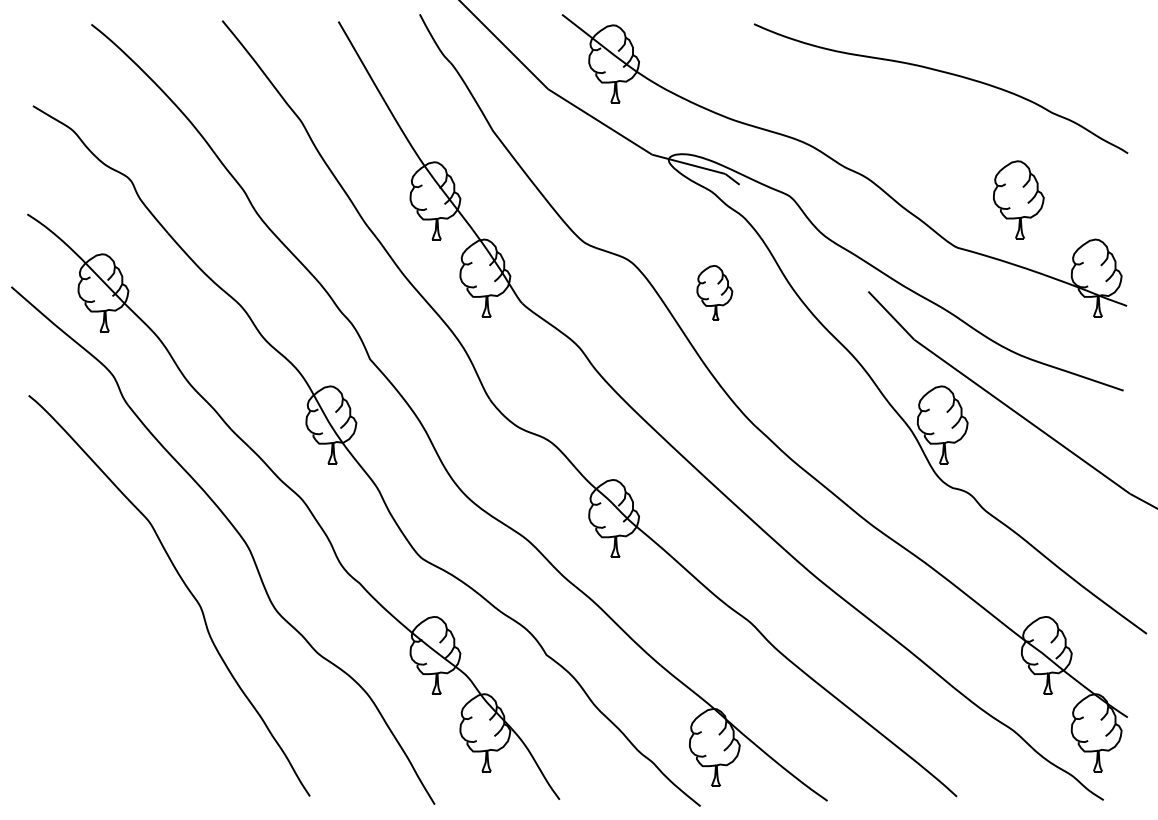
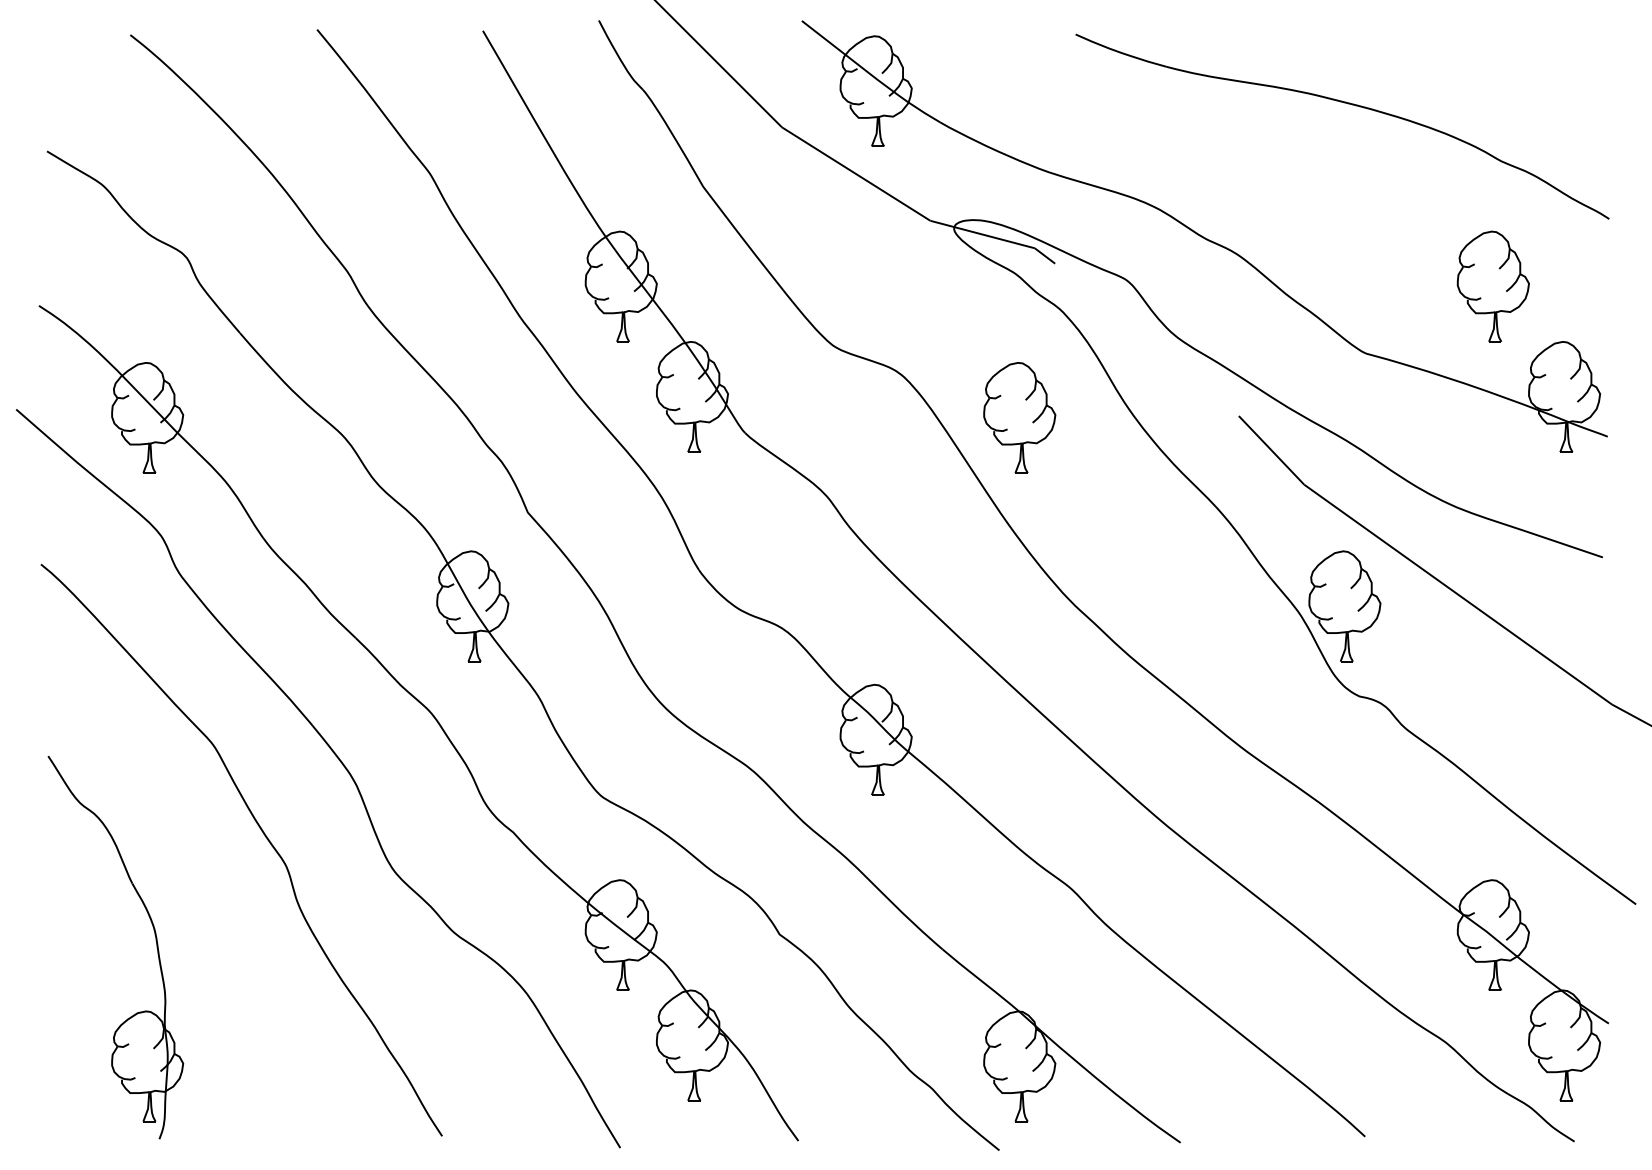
part: (1018, 199) -> (1492, 286), moved
part: (714, 292) -> (1019, 417), size x1.43
part: (108, 658) -> (154, 939), added

